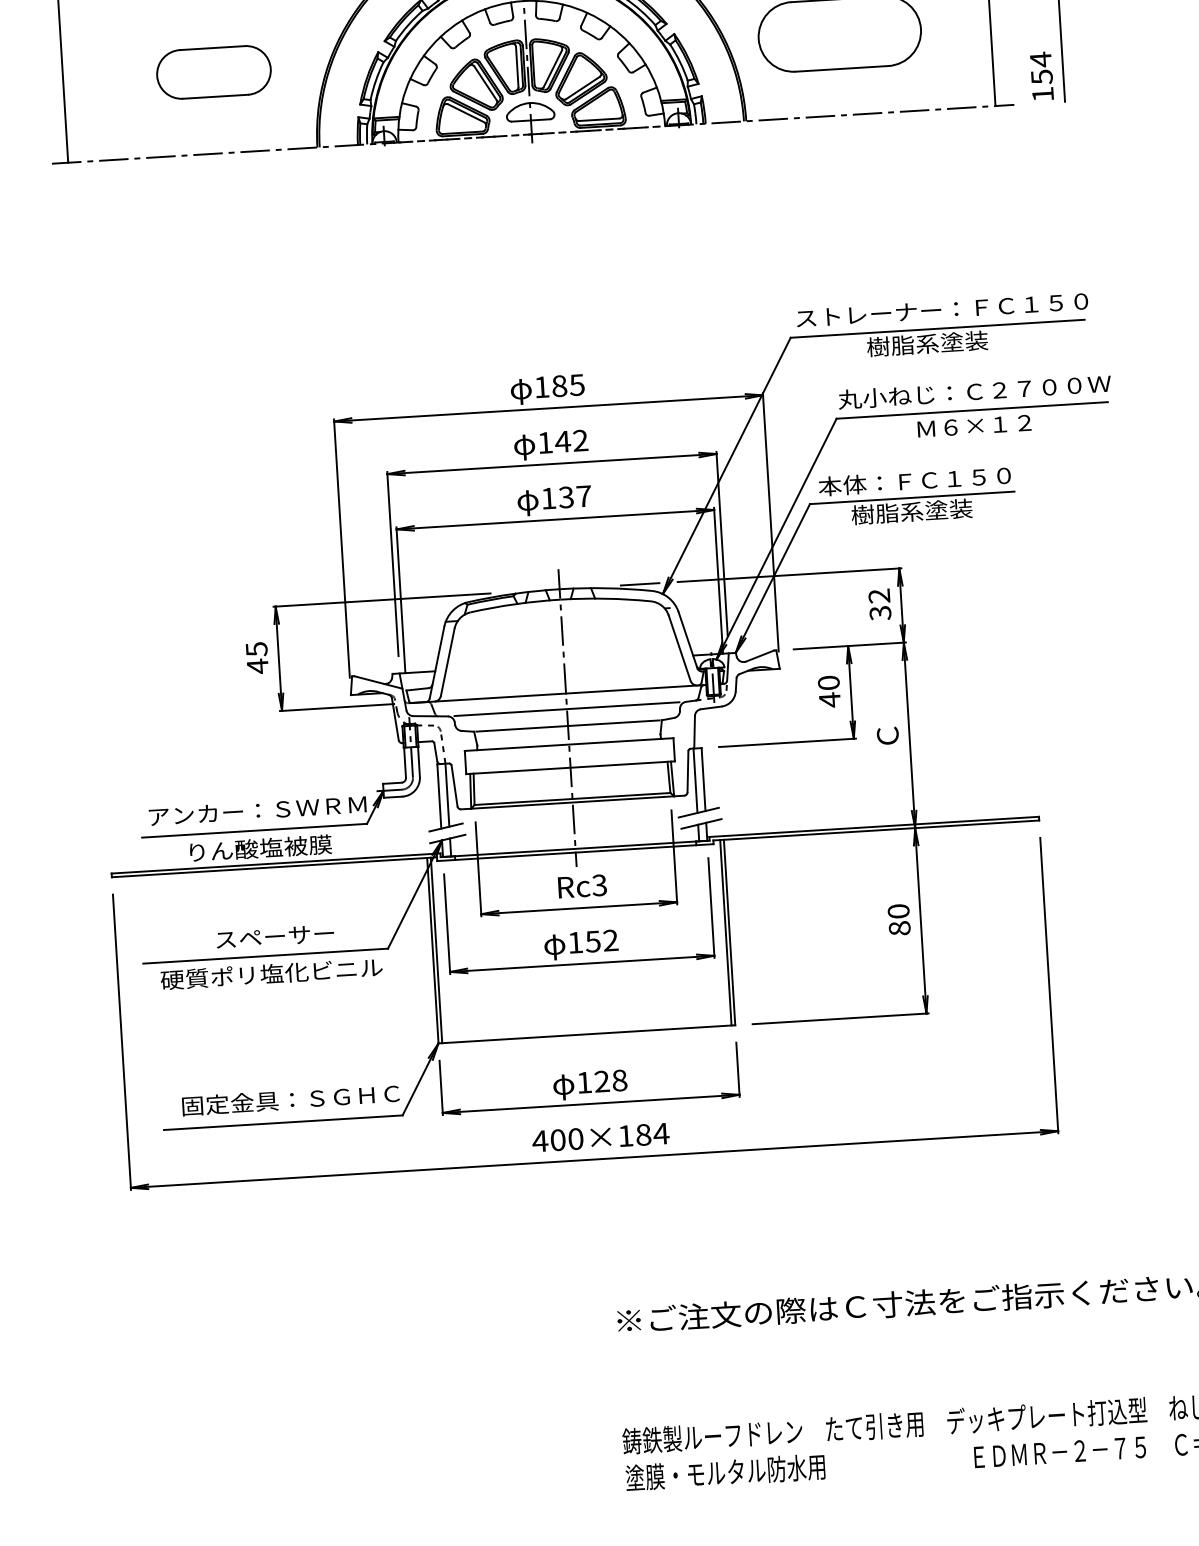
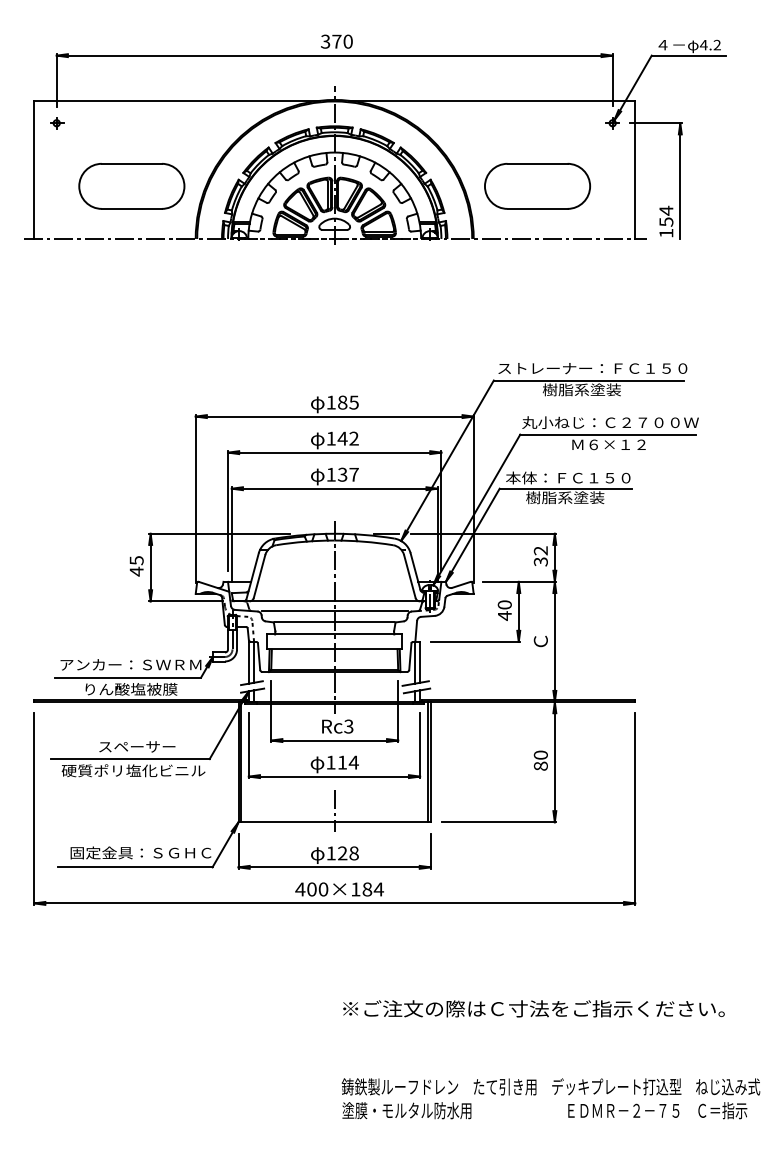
part: (213, 72) -> (131, 186), size x1.43
text: (600, 940) -> (347, 762), 152 -> 114
line: (585, 1016) -> (334, 810), added

